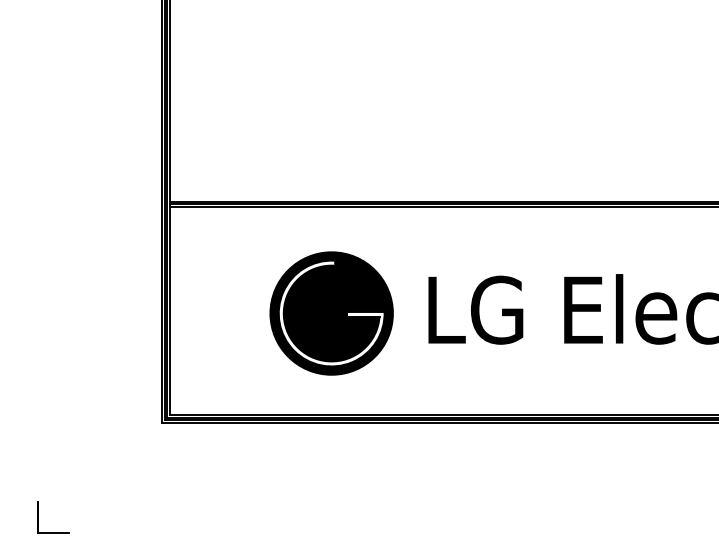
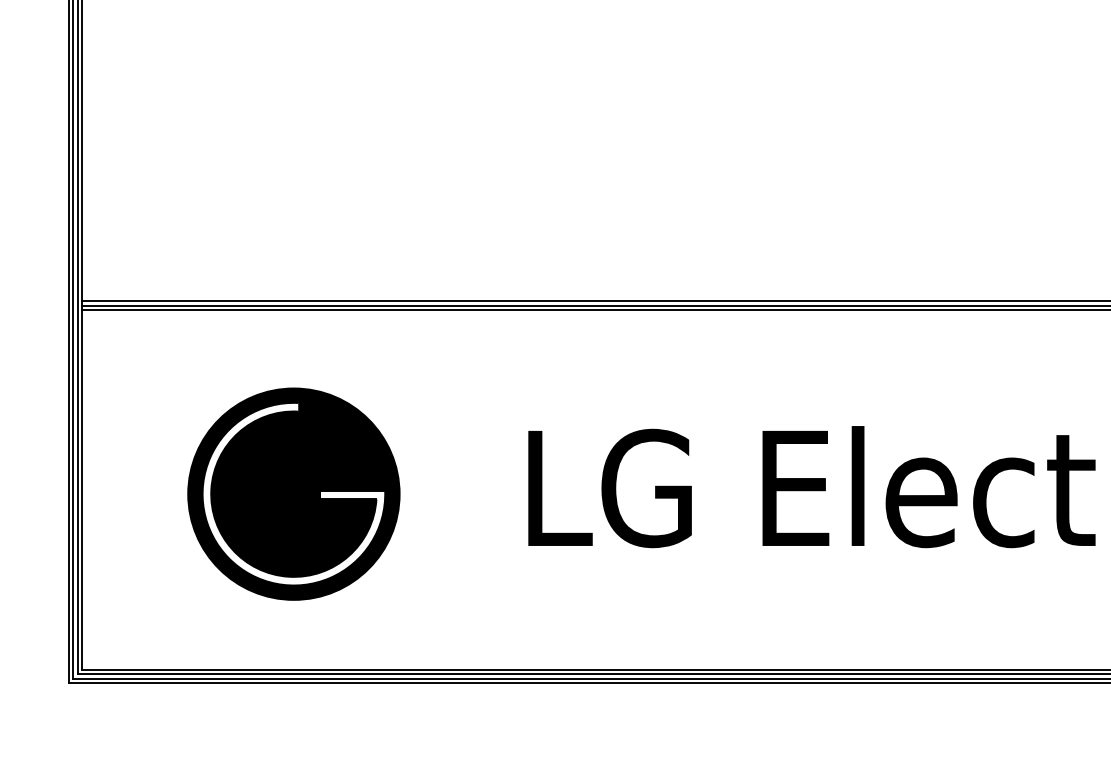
part: (331, 313) -> (293, 494), moved

